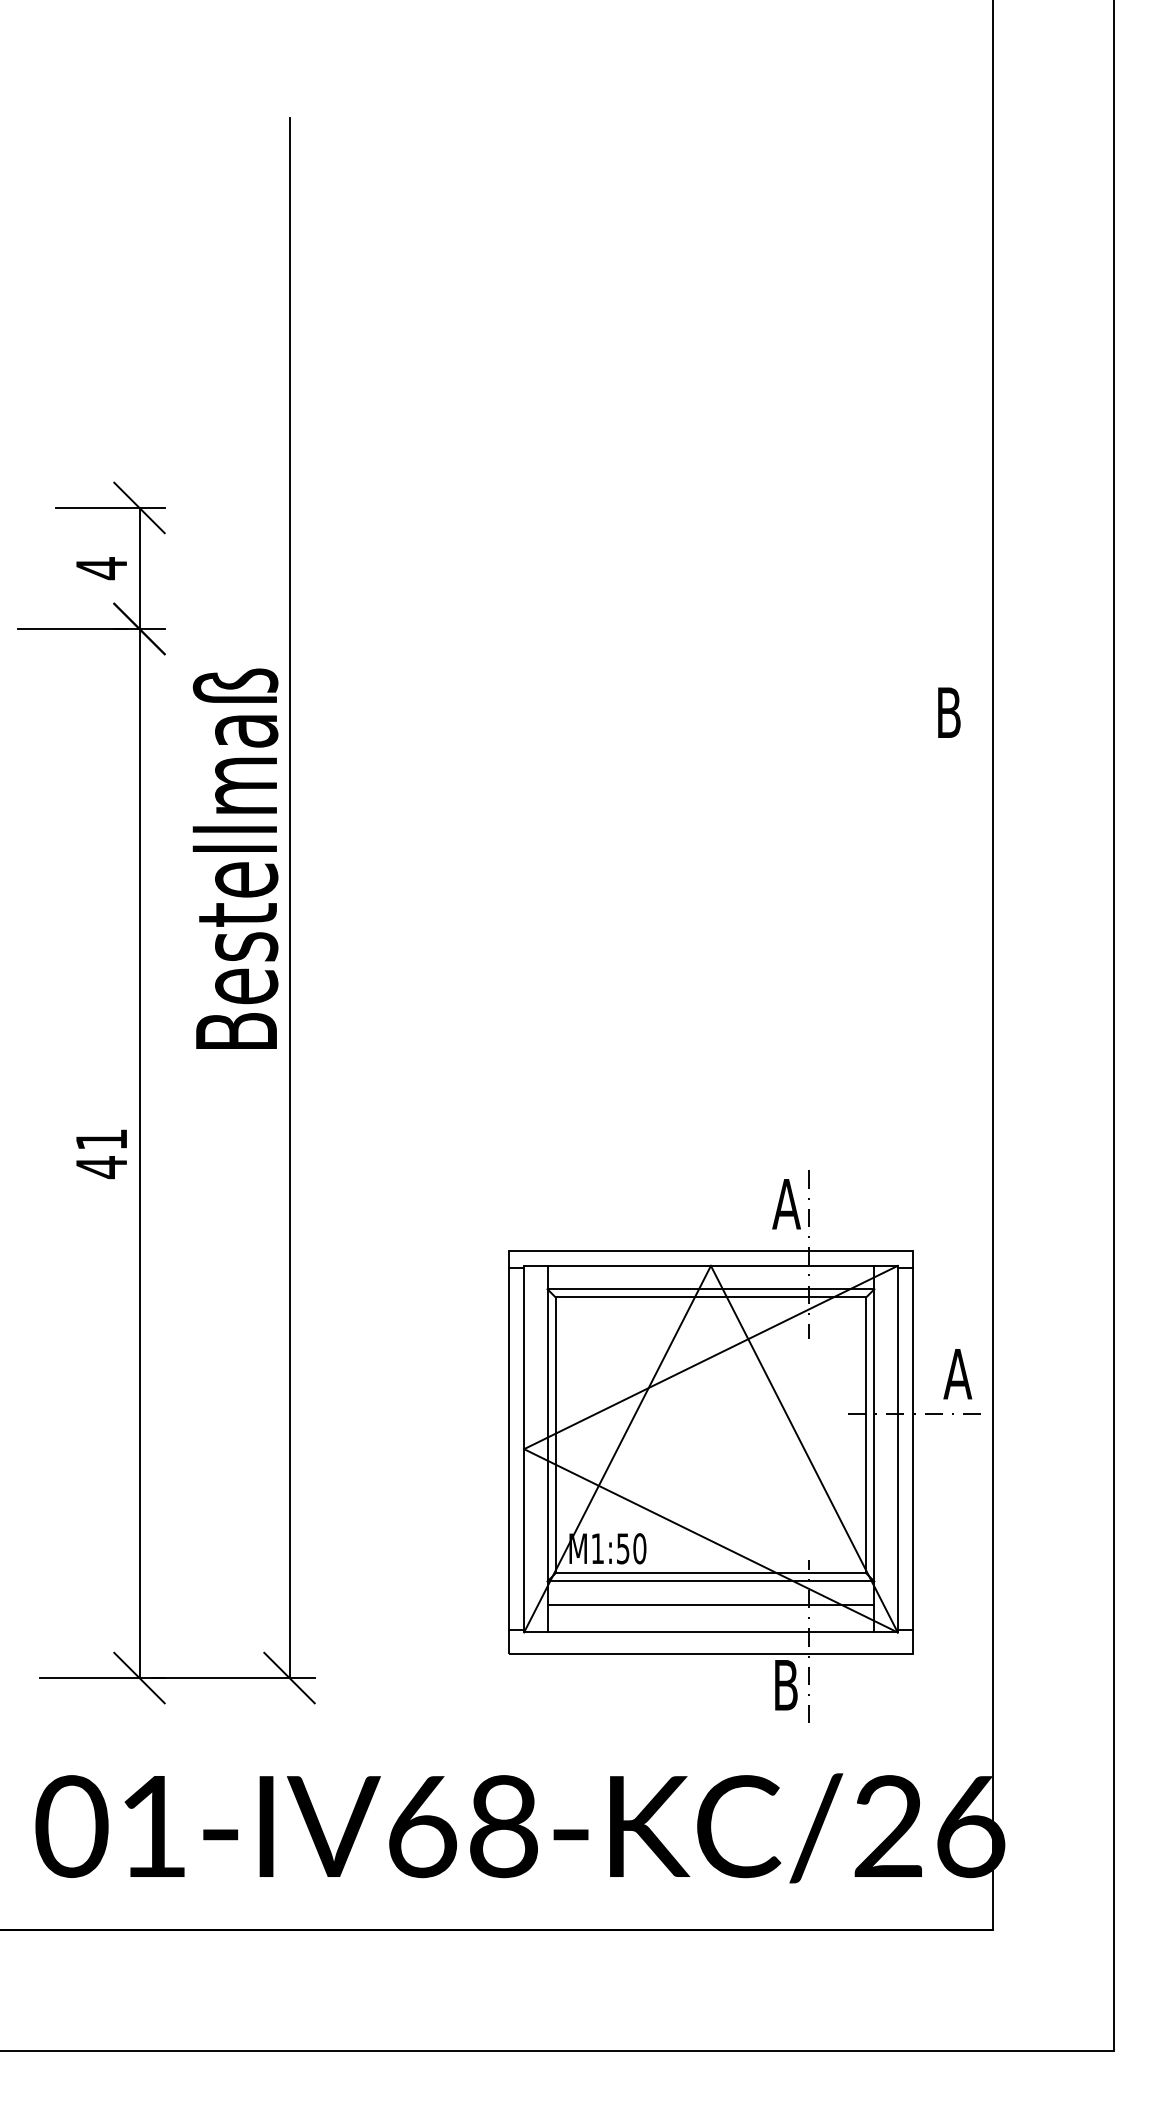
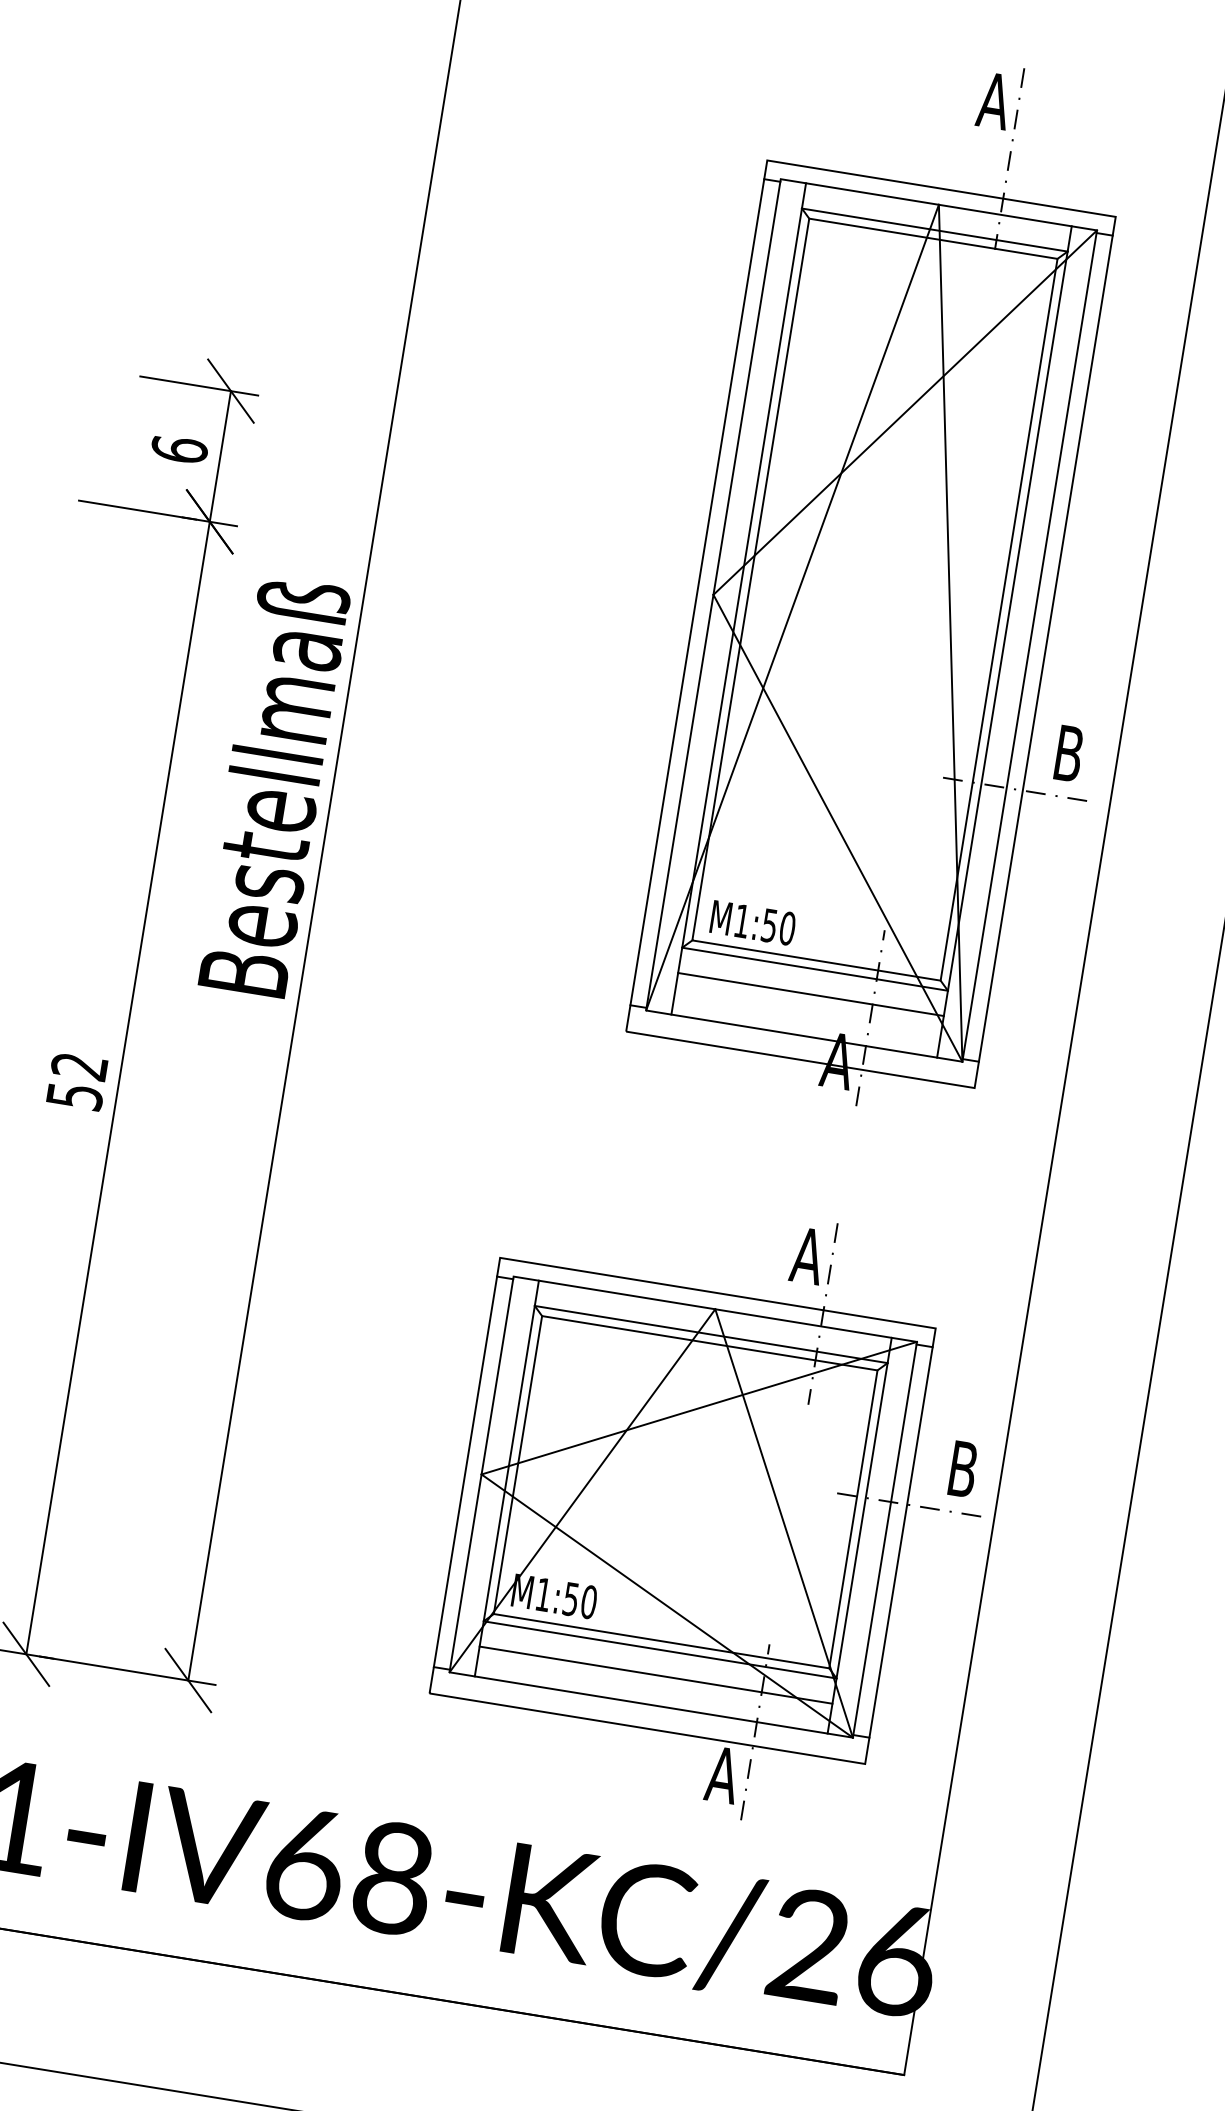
text: (101, 568) -> (179, 449), 4 -> 6
part: (780, 580) -> (910, 581), added
text: (101, 1154) -> (76, 1082), 41 -> 52
text: (957, 1374) -> (962, 1469), A -> B
text: (785, 1685) -> (722, 1775), B -> A

